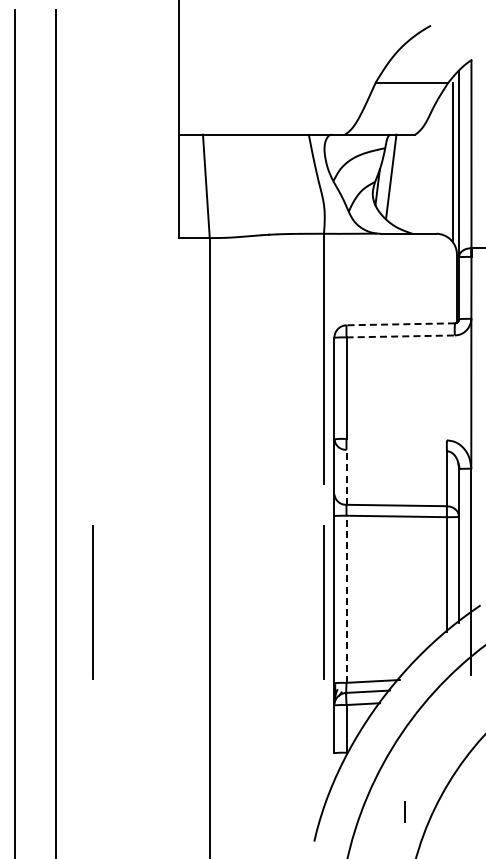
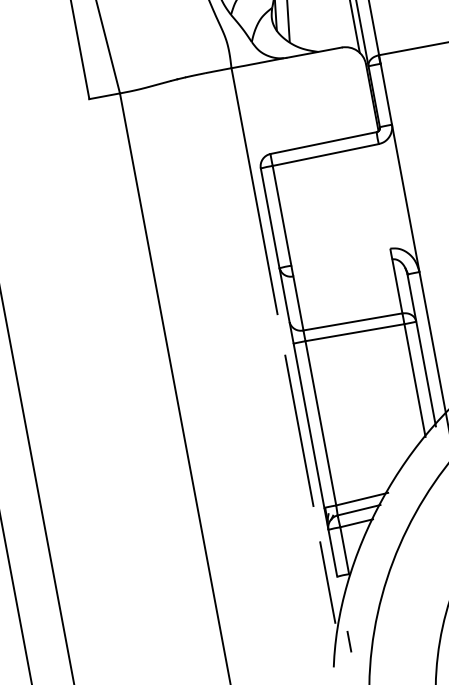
line: (400, 324) -> (323, 143), dashed -> solid
line: (401, 336) -> (326, 154), dashed -> solid
line: (346, 476) -> (298, 302), dashed -> solid
line: (346, 599) -> (320, 423), dashed -> solid
line: (92, 602) -> (71, 473), removed
line: (324, 757) -> (328, 582), added
line: (404, 811) -> (348, 641), moved

